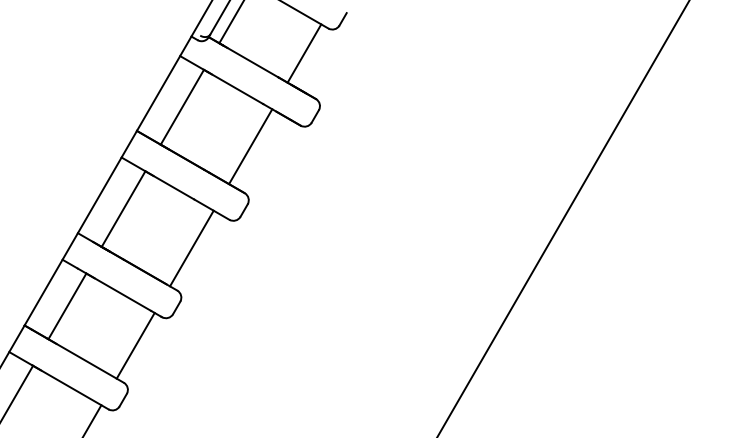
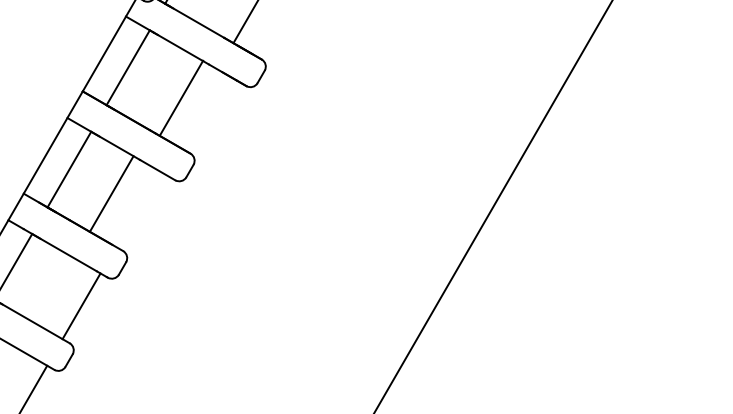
line: (250, 146) -> (181, 97), moved
line: (191, 248) -> (111, 193), moved

